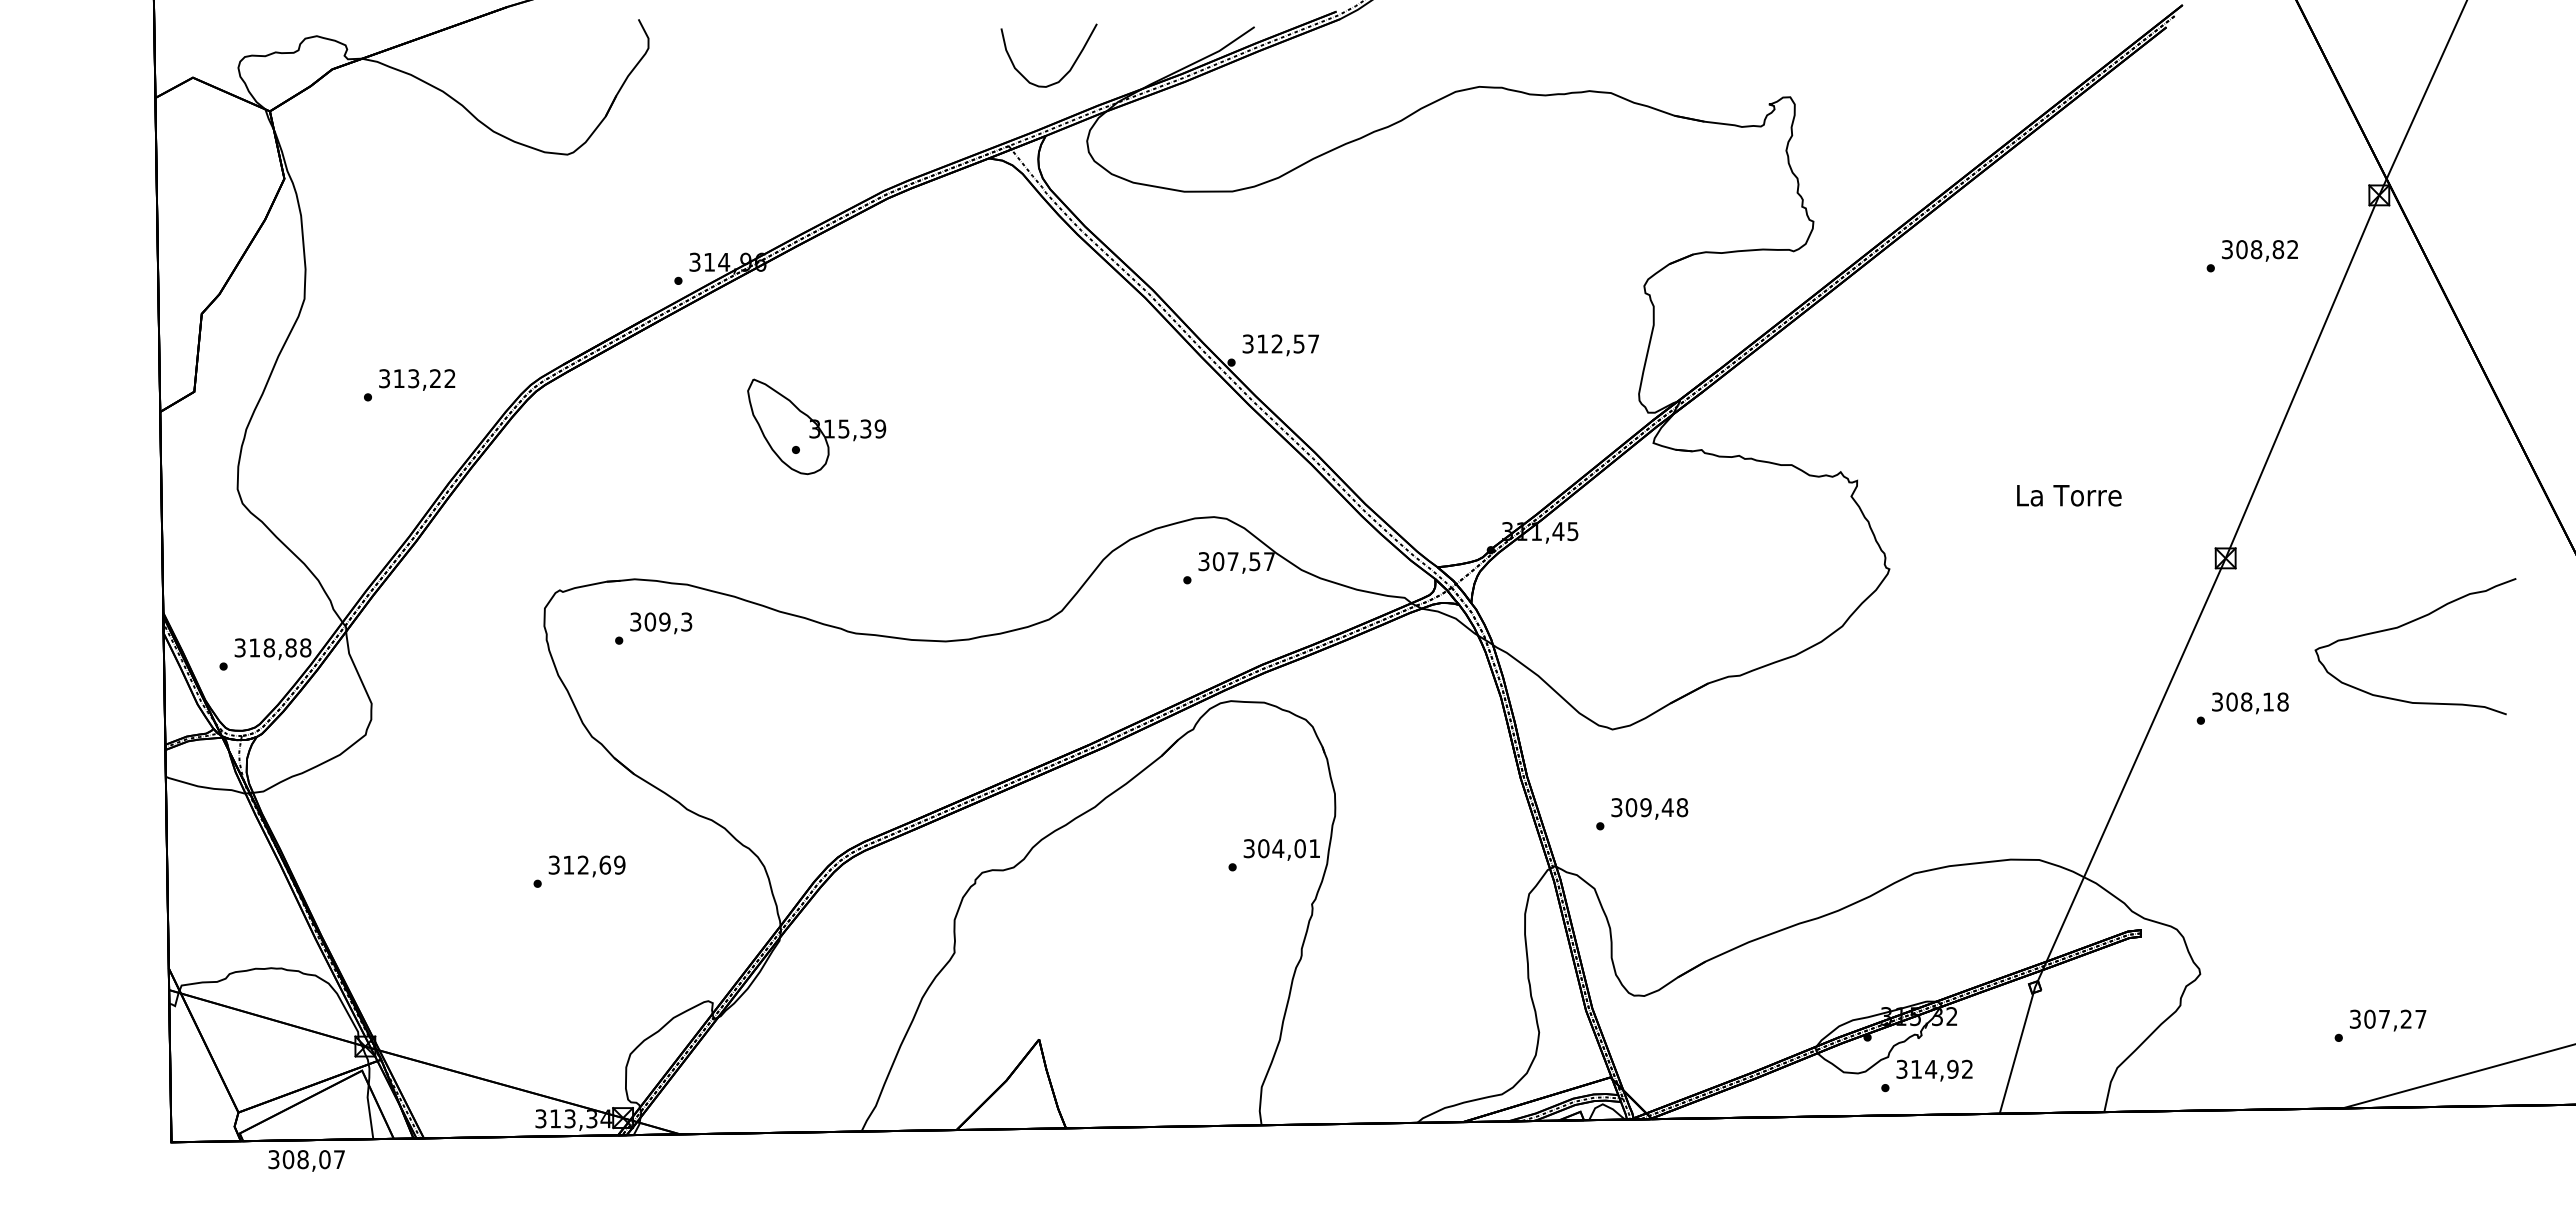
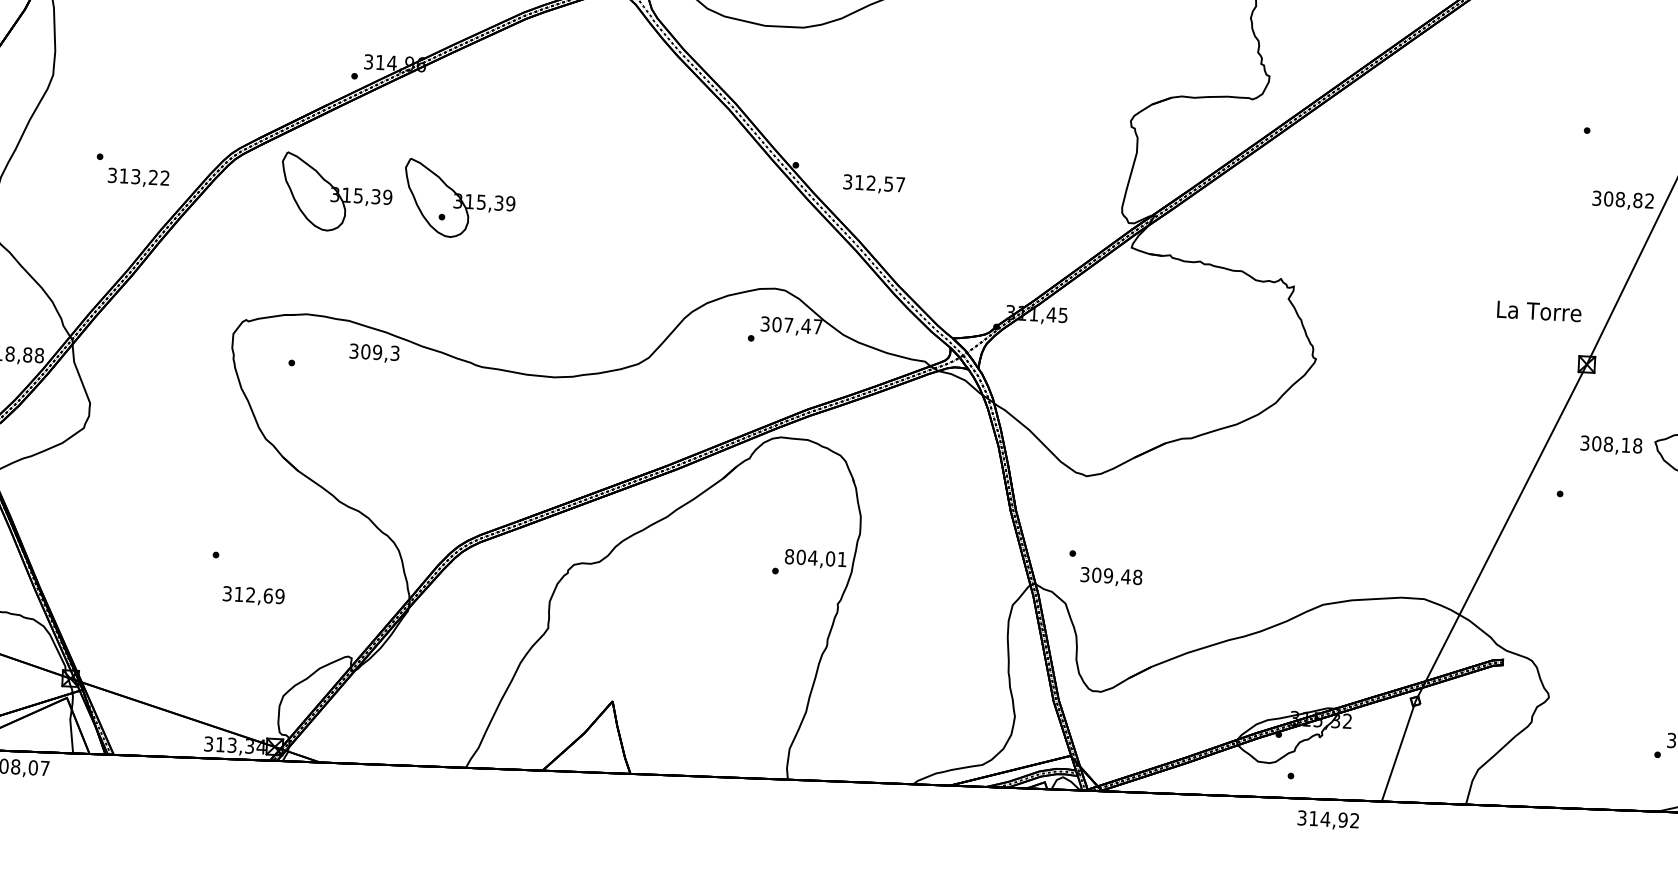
text: (2259, 250) -> (1622, 200), moved
text: (1280, 345) -> (873, 184), moved
text: (417, 379) -> (138, 177), moved
part: (663, 426) -> (336, 192), added
text: (2069, 495) -> (1539, 311), moved
text: (1254, 561) -> (805, 326), 307,57 -> 307,47
text: (661, 623) -> (374, 353), moved
text: (2250, 703) -> (1611, 445), moved
text: (1649, 808) -> (1111, 576), moved
text: (1248, 848) -> (788, 556), 304,01 -> 804,01
text: (586, 866) -> (253, 596), moved
text: (1934, 1070) -> (1328, 820), moved

